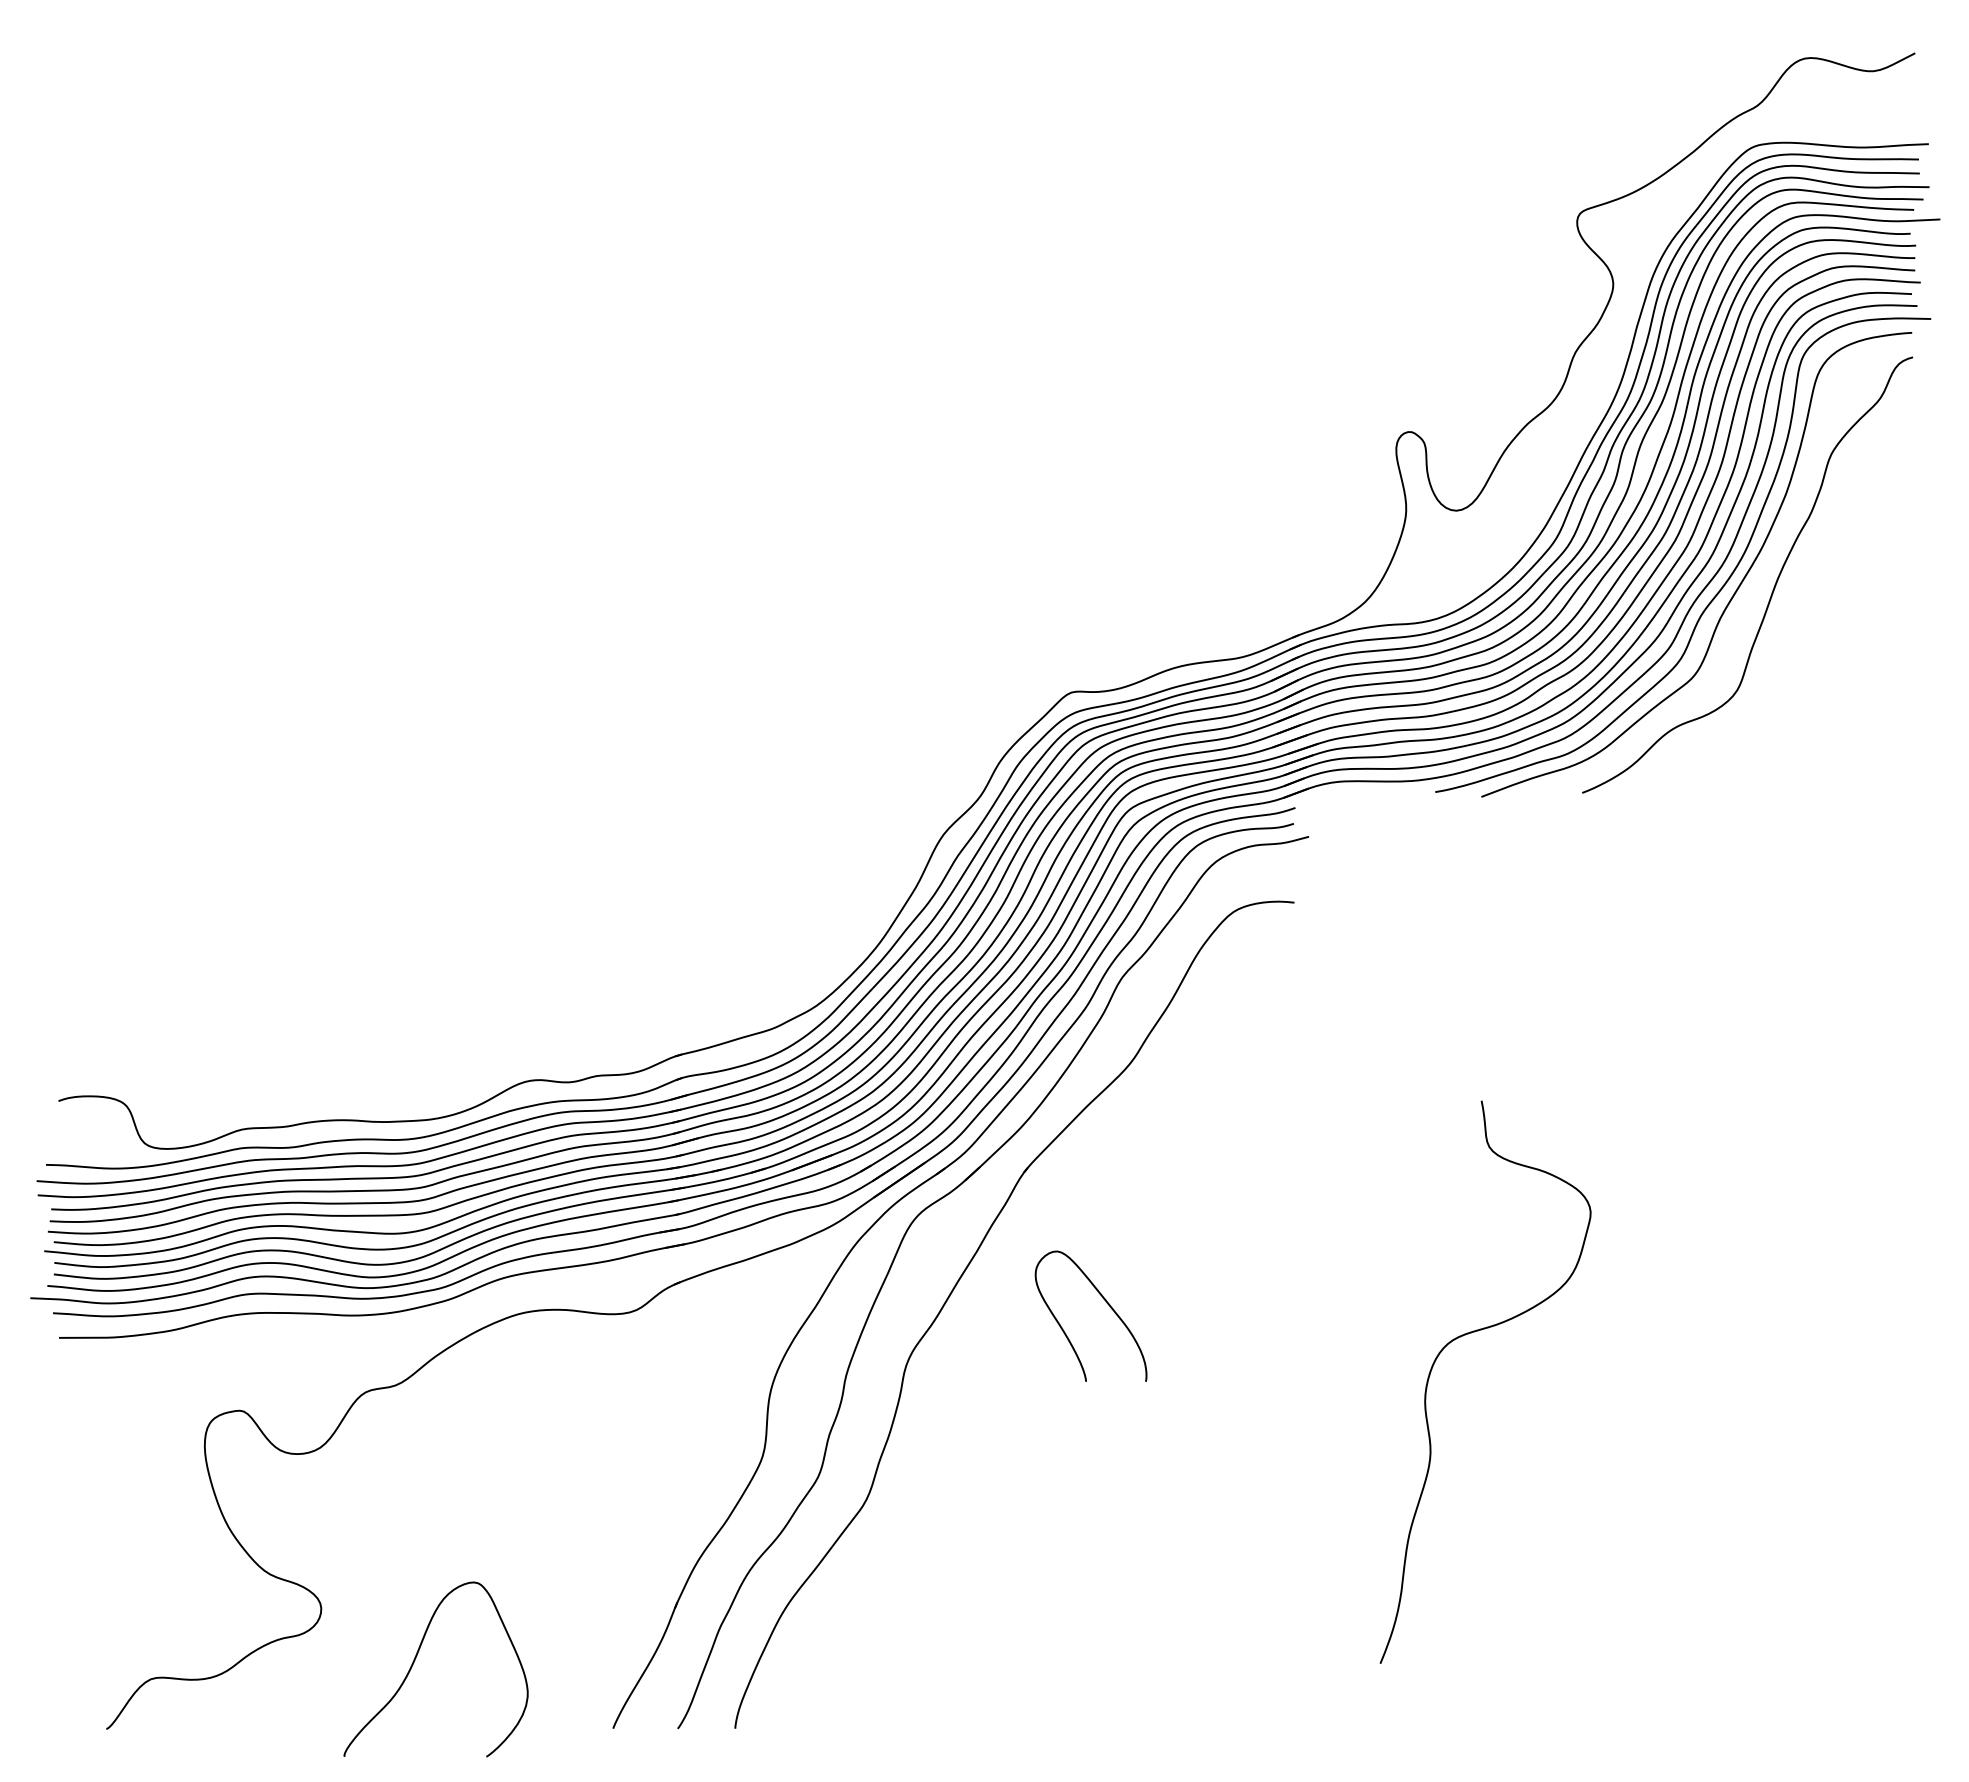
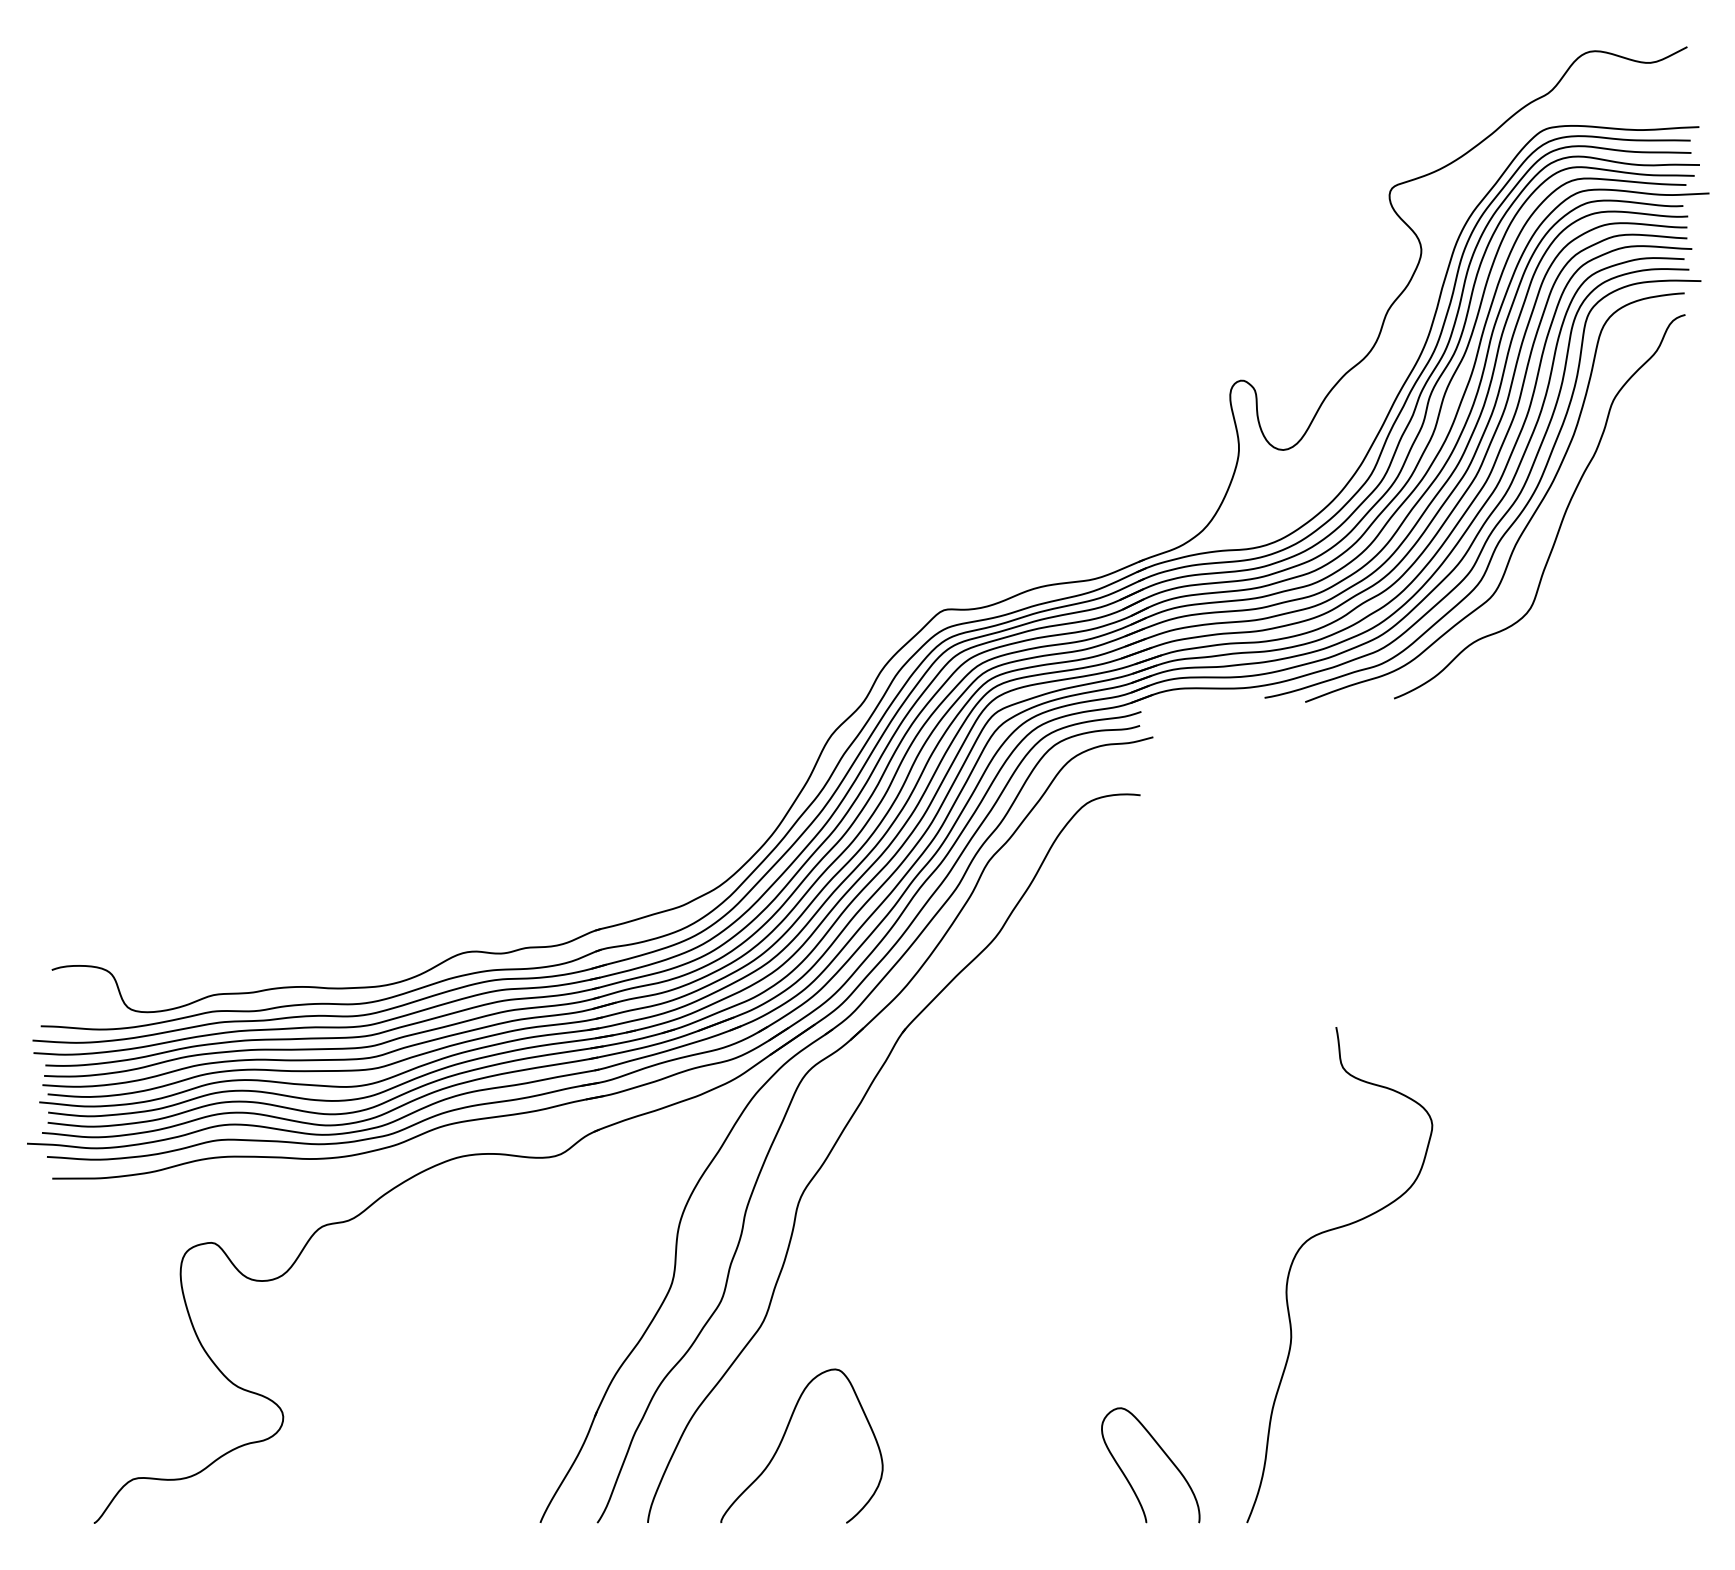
curve: (1106, 1303) -> (1164, 1454), moved
curve: (1468, 1334) -> (1324, 1232), moved
curve: (415, 1660) -> (783, 1438), moved

